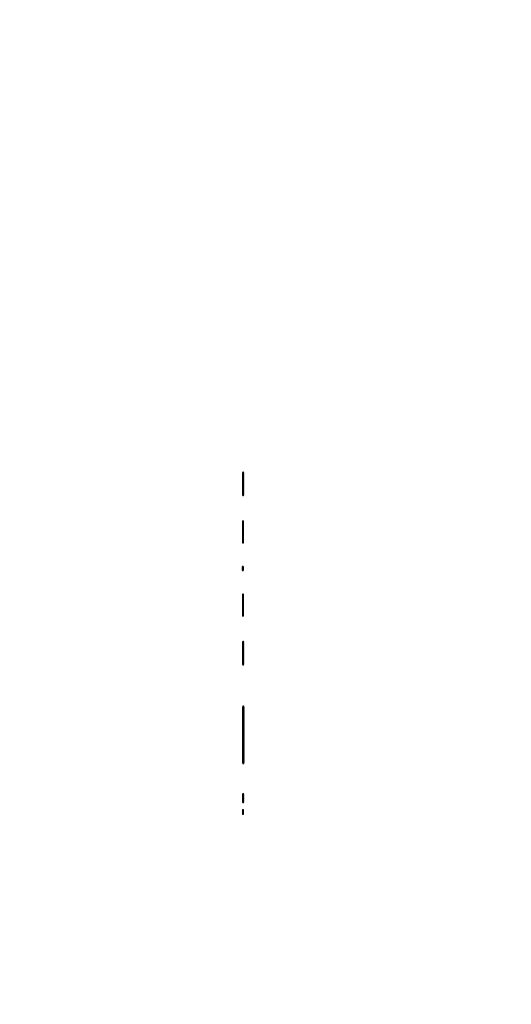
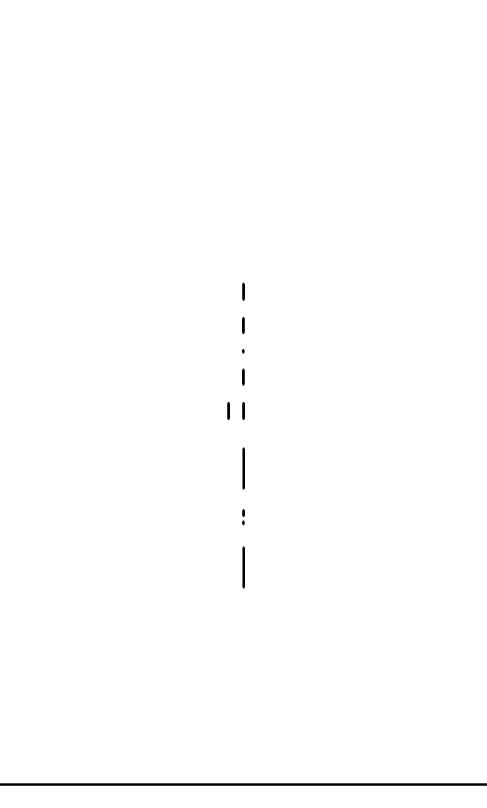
line: (221, 652) -> (228, 410), added
line: (243, 875) -> (243, 567), added

